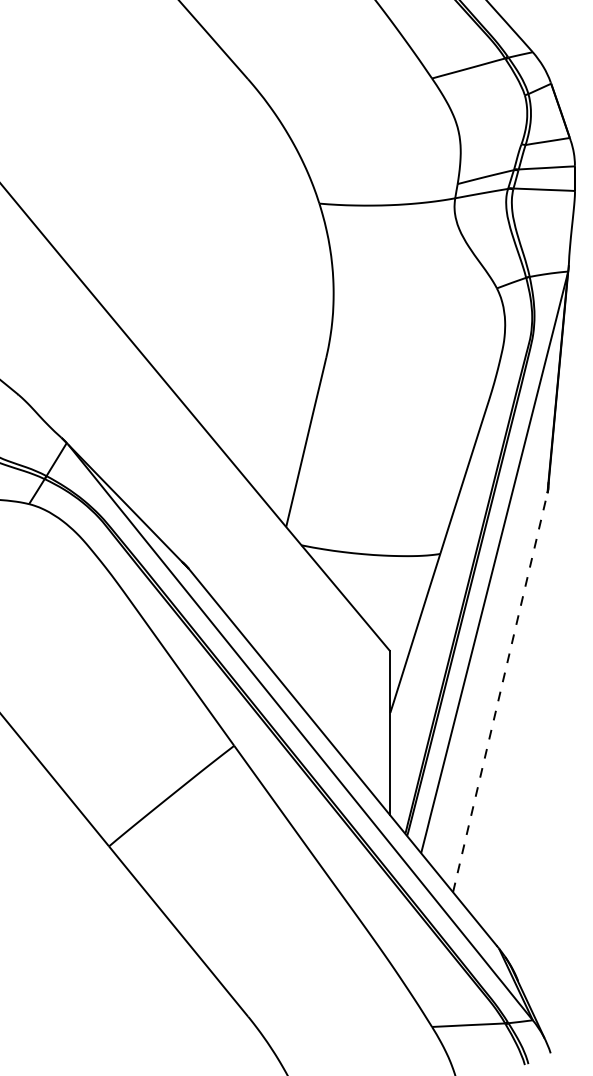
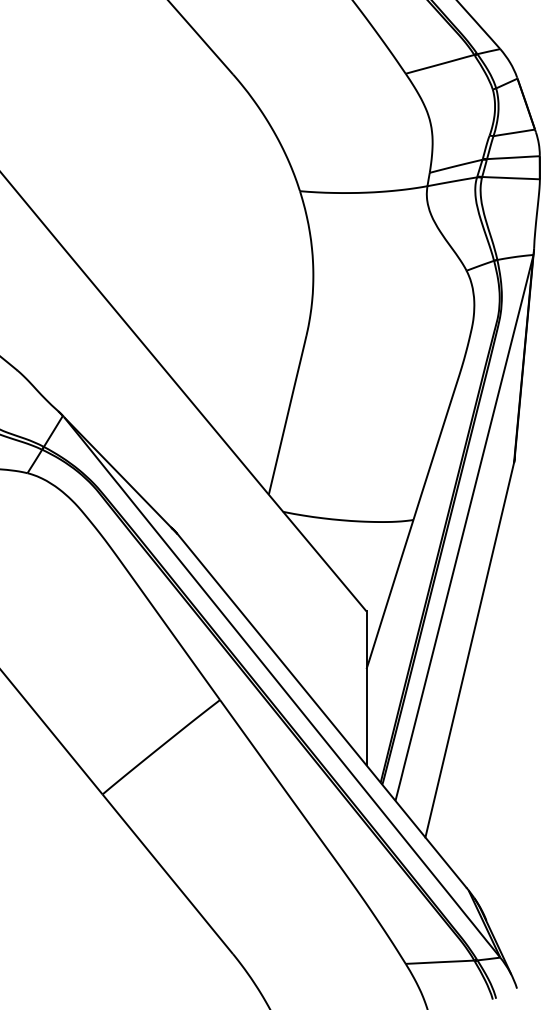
line: (500, 692) -> (469, 649), dashed -> solid

